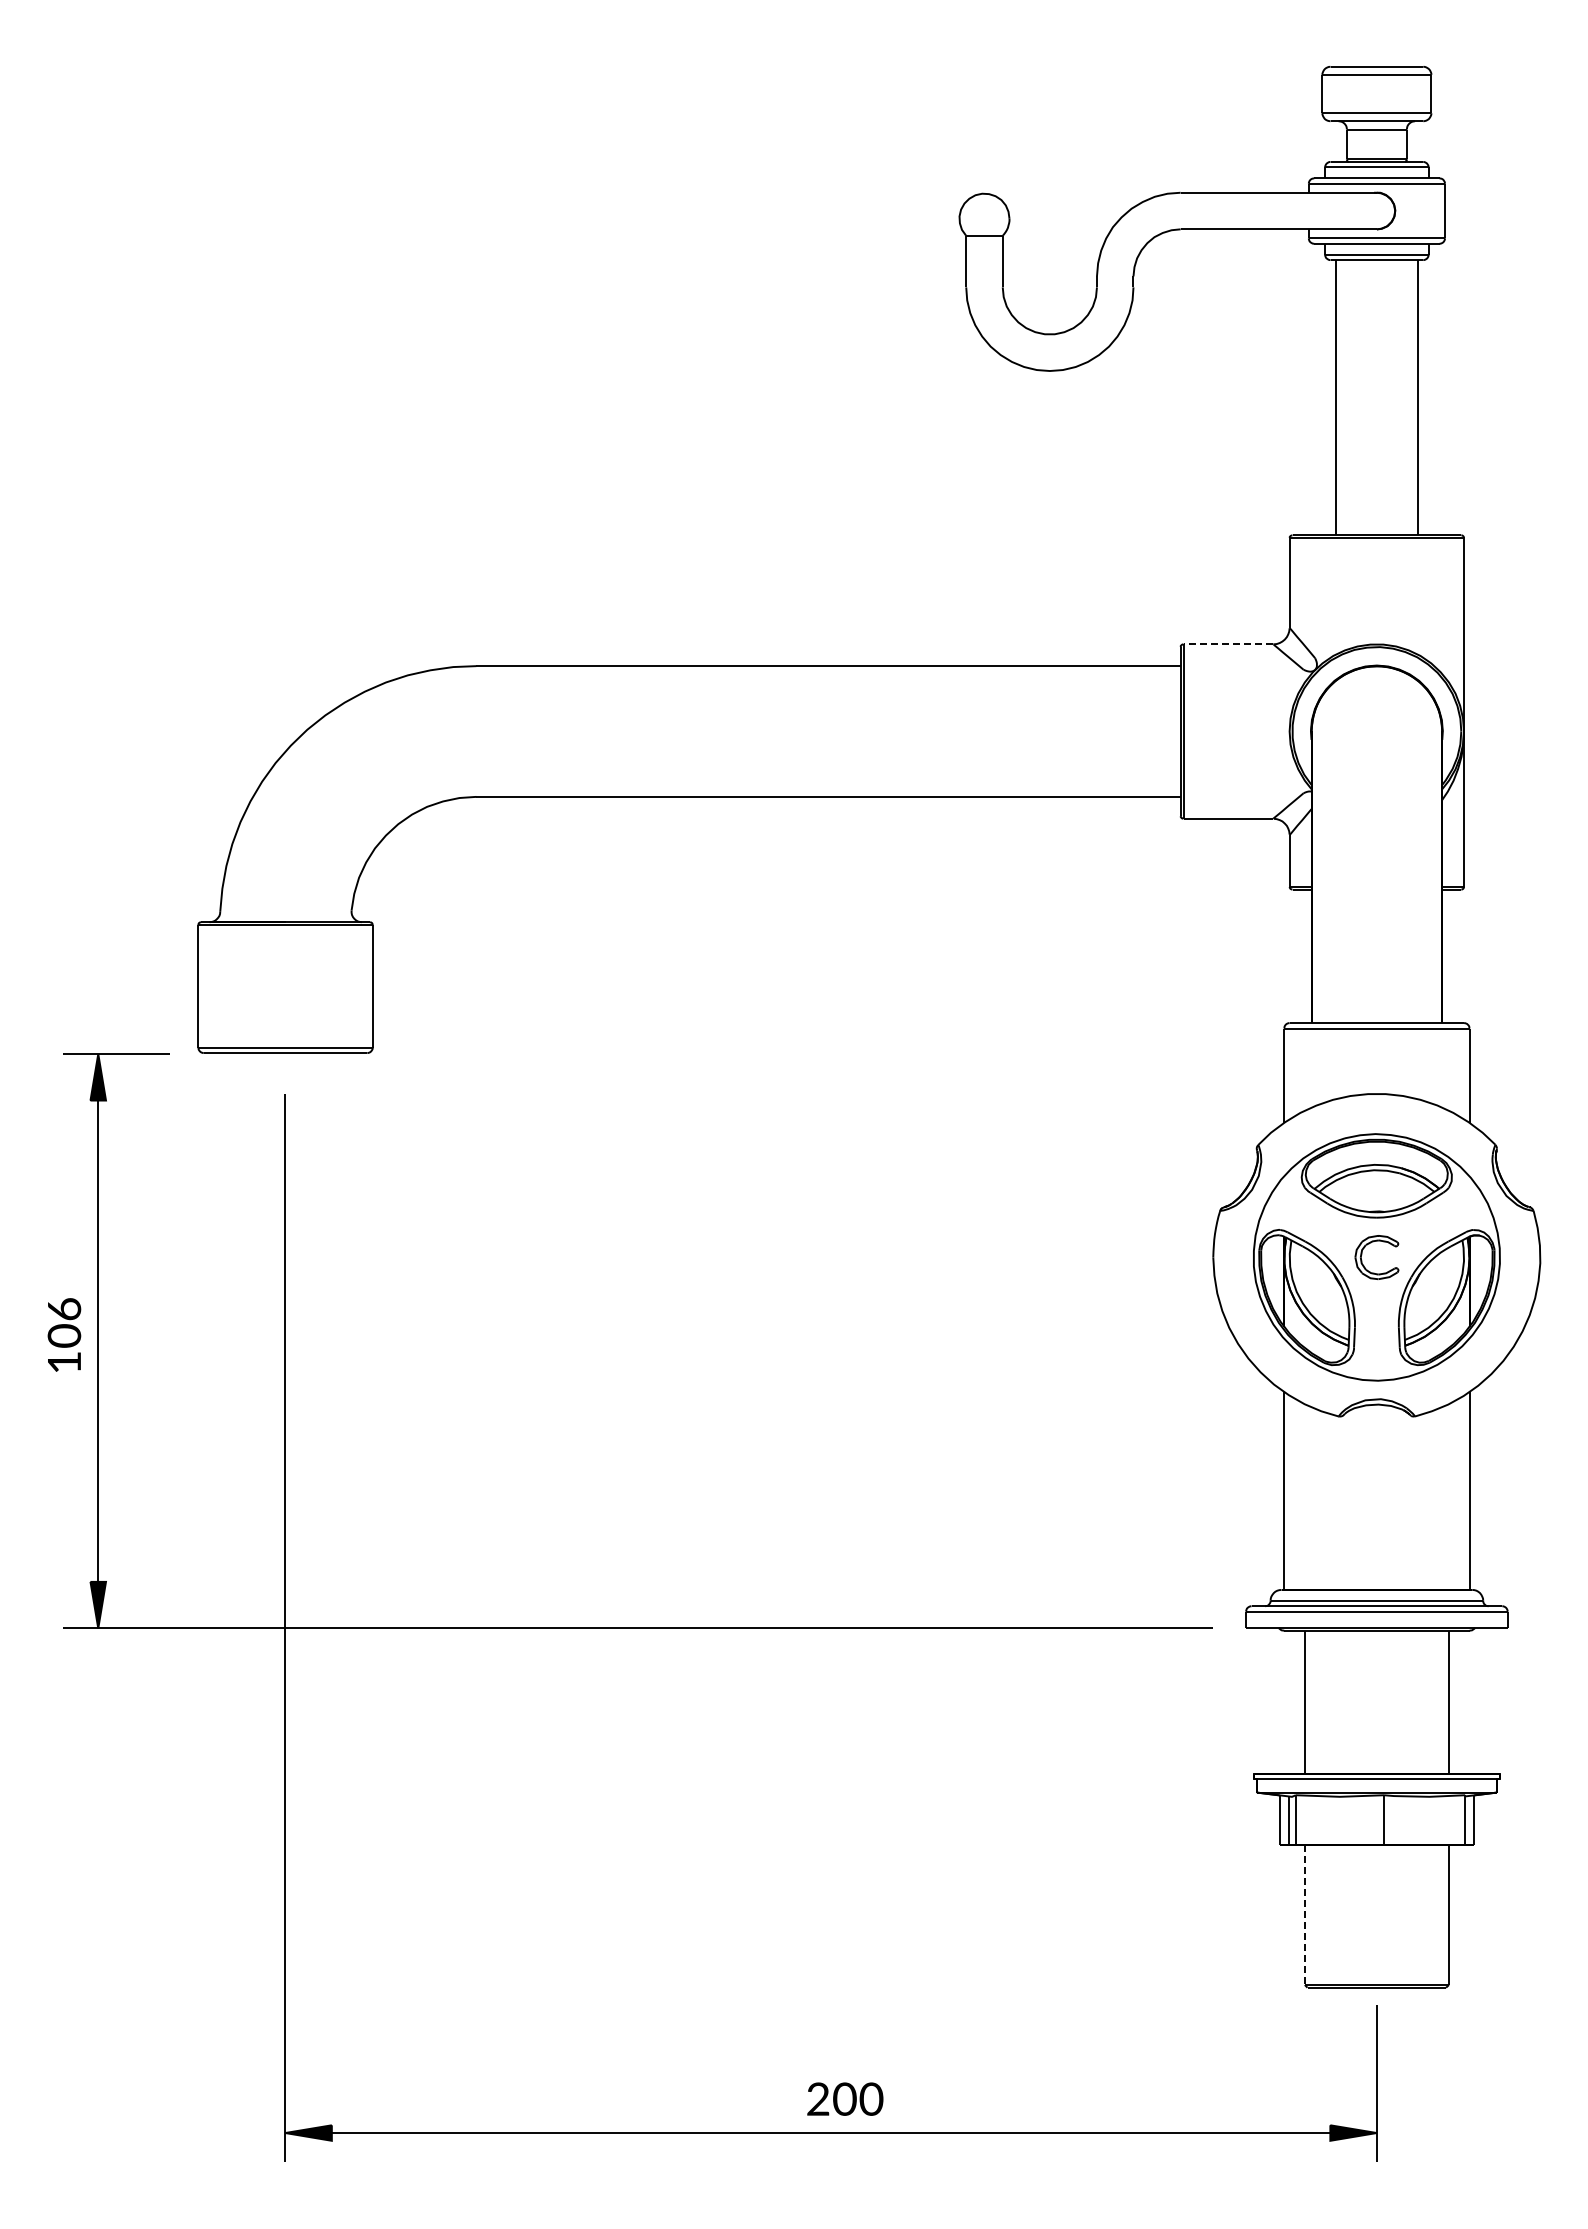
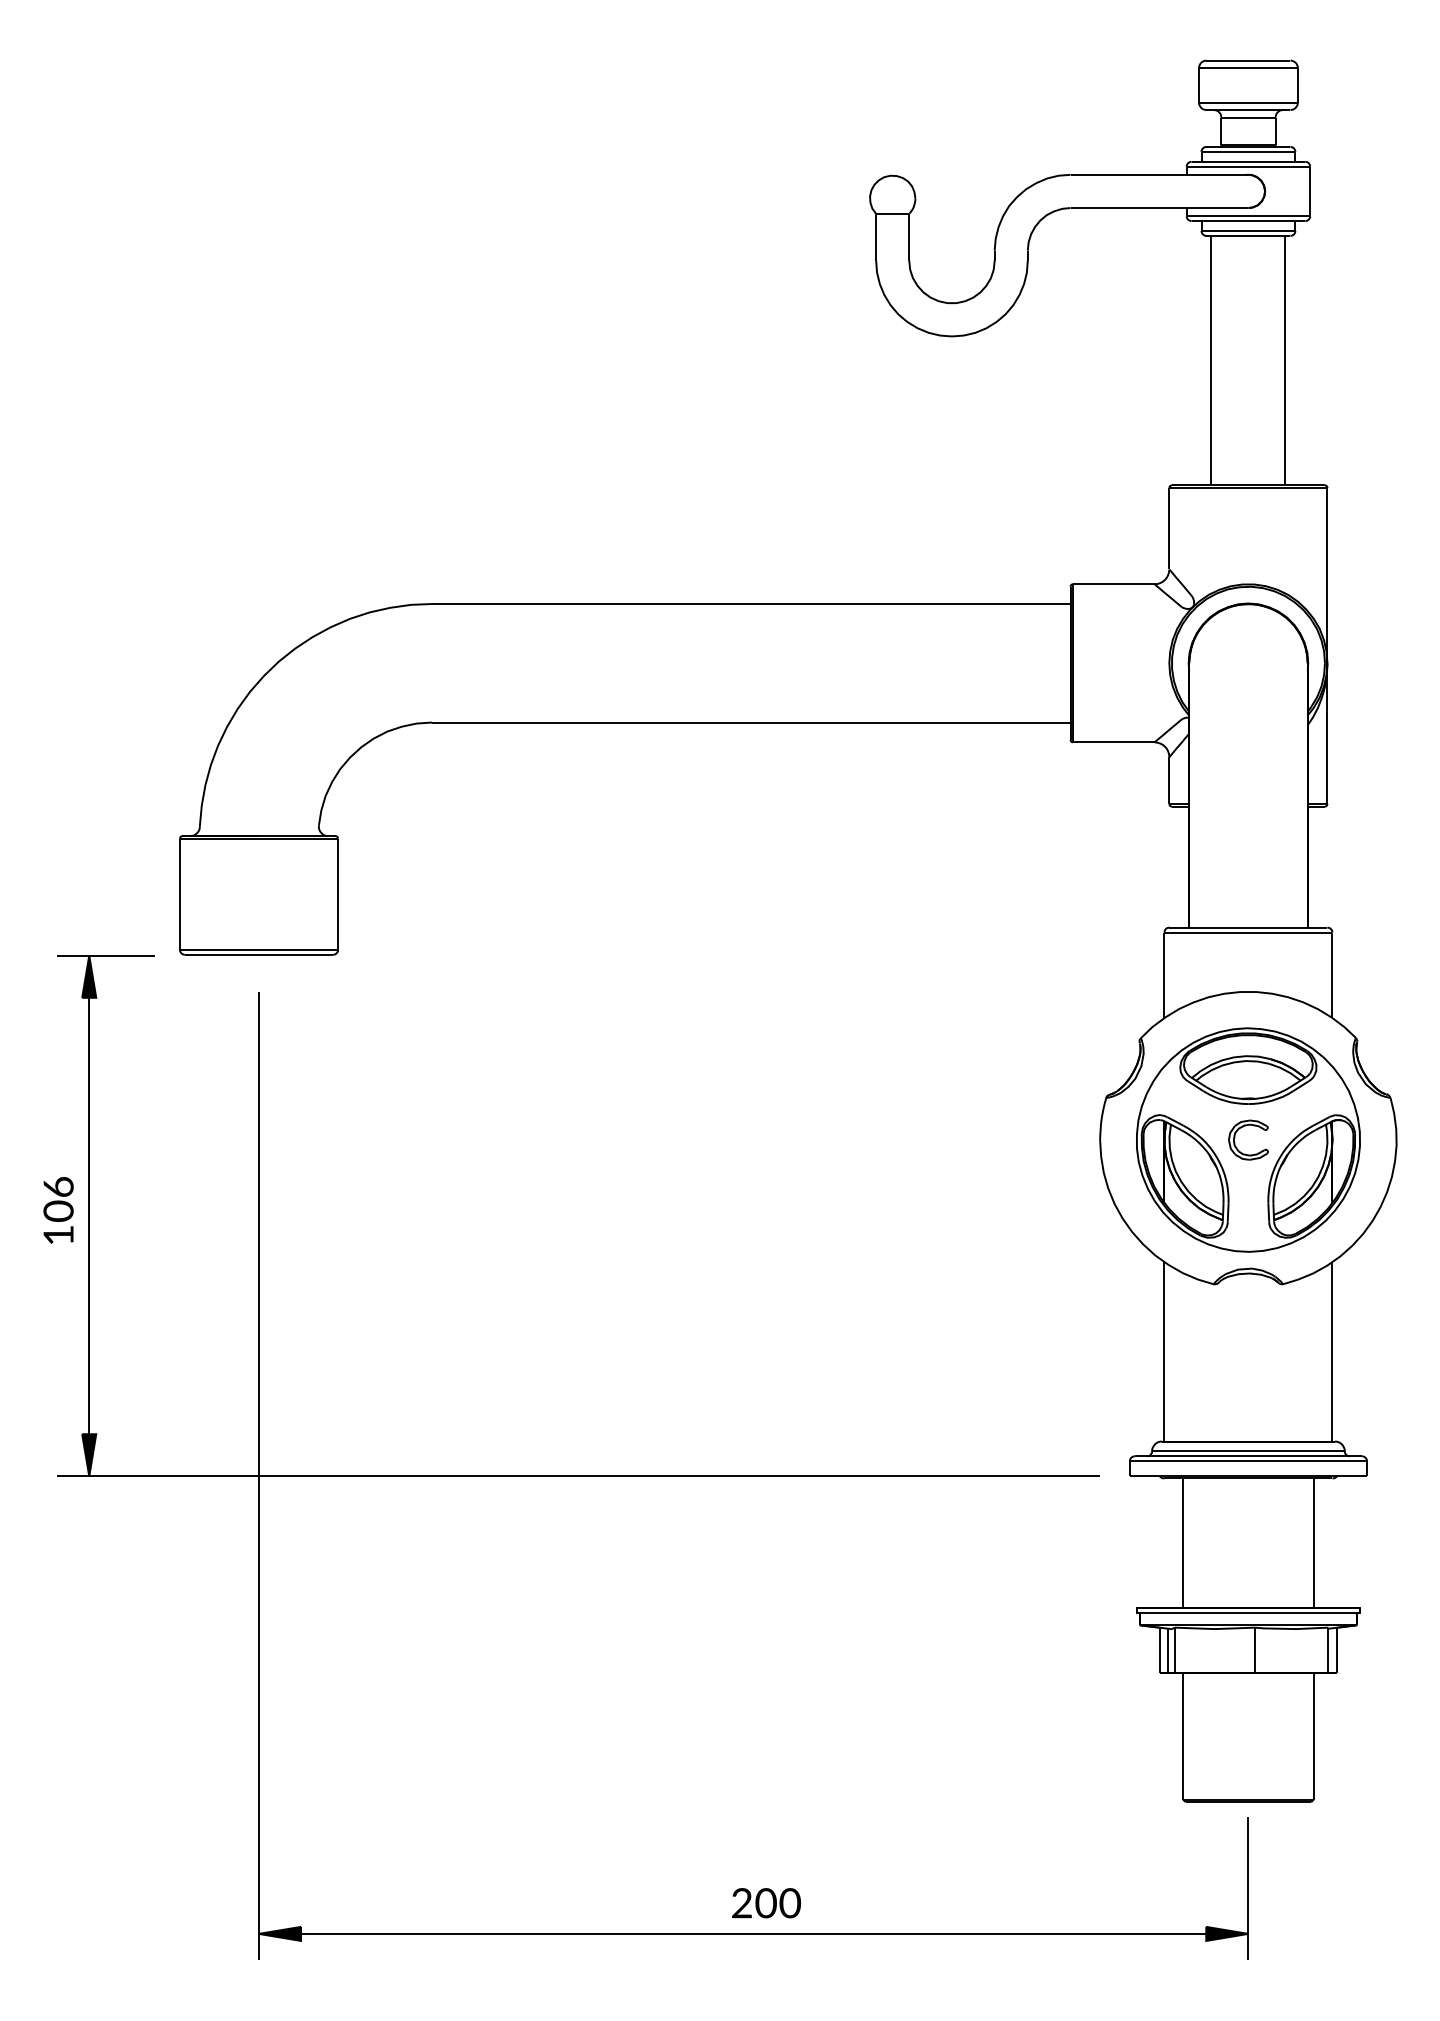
line: (1228, 644) -> (1113, 584), dashed -> solid
line: (1304, 1915) -> (1182, 1736), dashed -> solid

